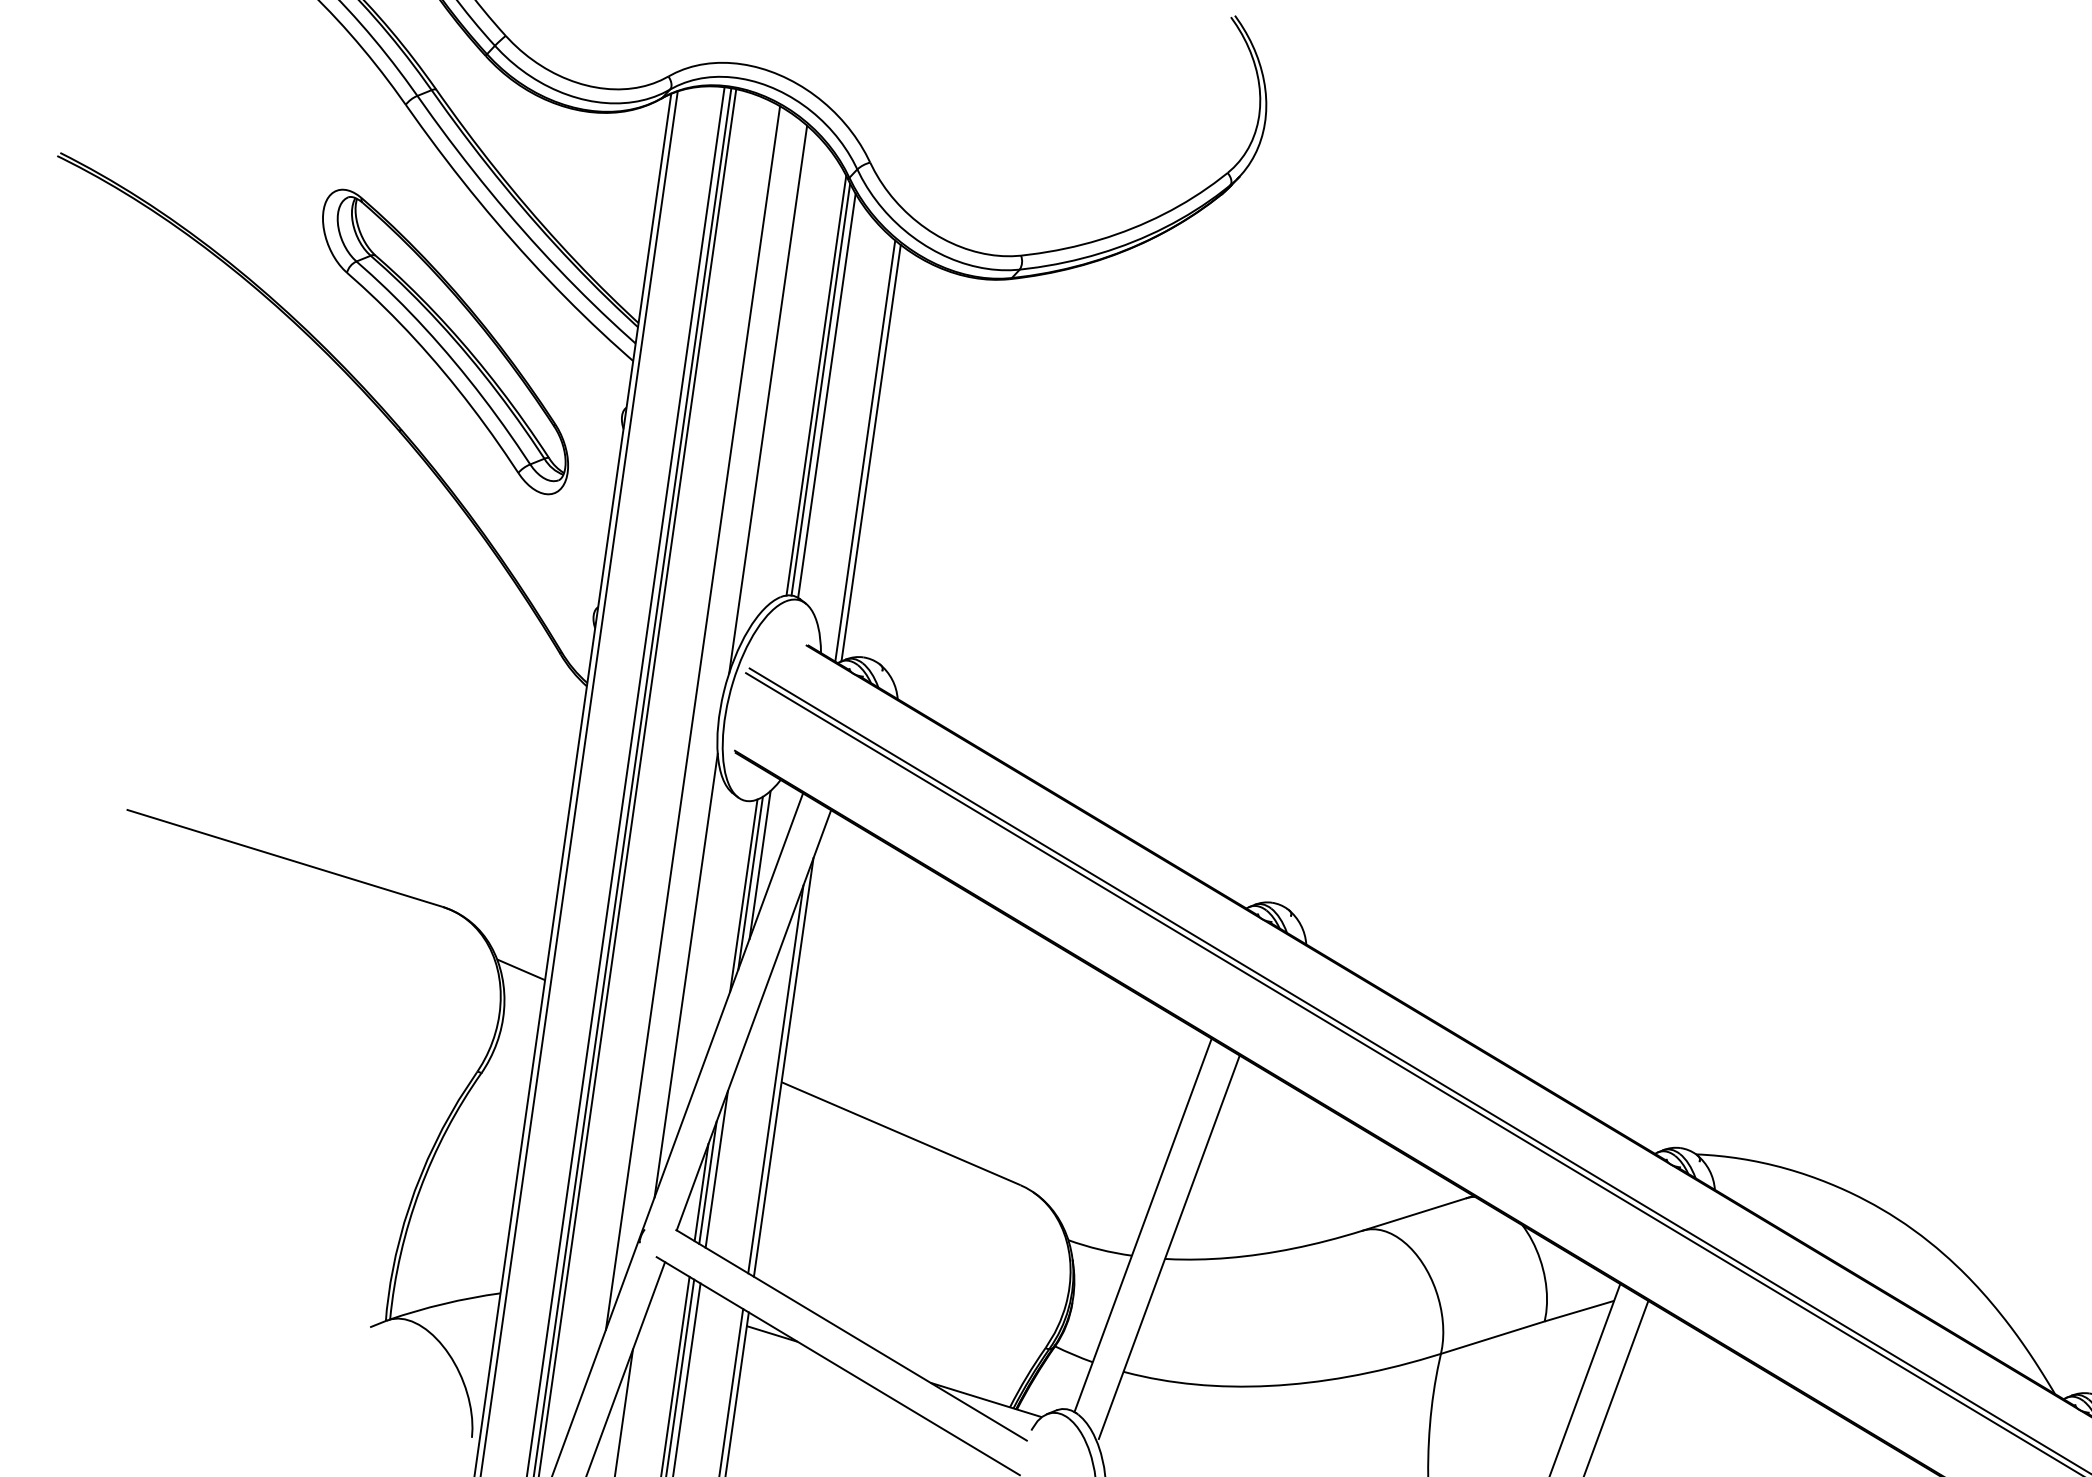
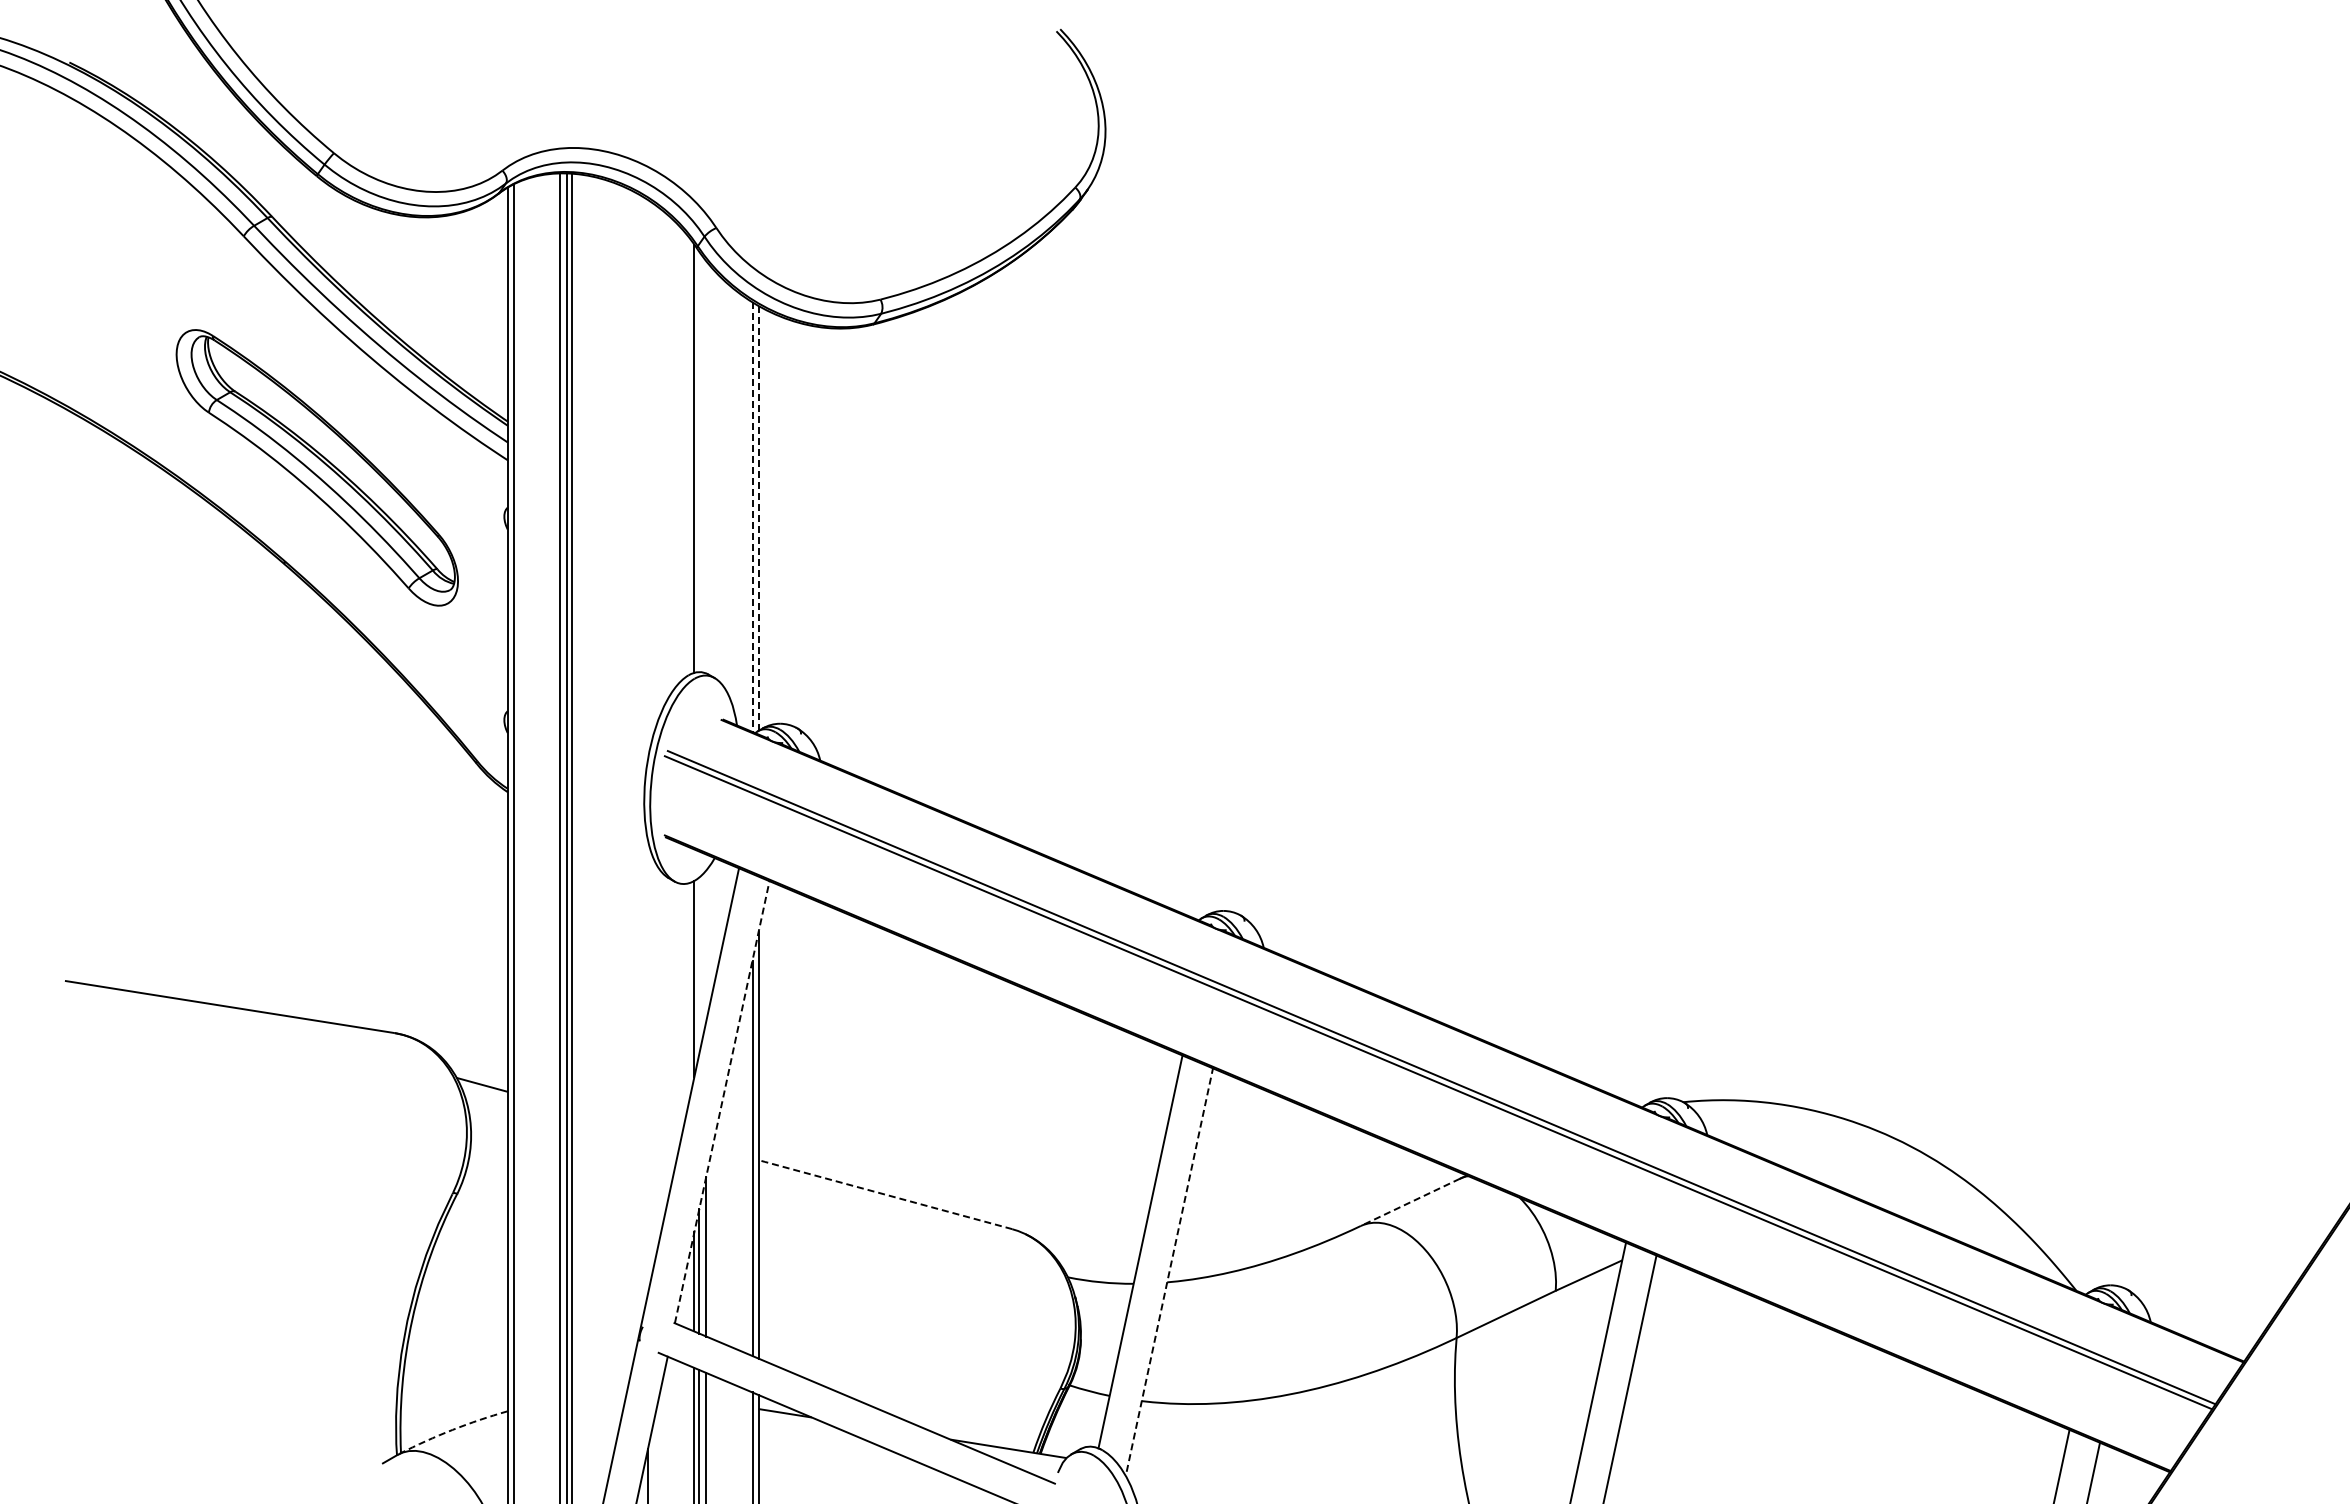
line: (821, 389) -> (699, 461), removed
line: (827, 395) -> (706, 467), removed
line: (768, 399) -> (648, 479), removed
line: (865, 451) -> (752, 517), solid -> dashed
line: (871, 452) -> (758, 517), solid -> dashed
line: (693, 717) -> (618, 808), removed
line: (760, 864) -> (706, 945), removed
line: (750, 883) -> (699, 965), removed
line: (686, 975) -> (648, 1066), removed
line: (754, 1019) -> (722, 1101), solid -> dashed
line: (900, 1133) -> (884, 1194), solid -> dashed
line: (1414, 1214) -> (1410, 1202), solid -> dashed
line: (1169, 1246) -> (1169, 1269), solid -> dashed
arc: (443, 1303) -> (452, 1429), solid -> dashed

